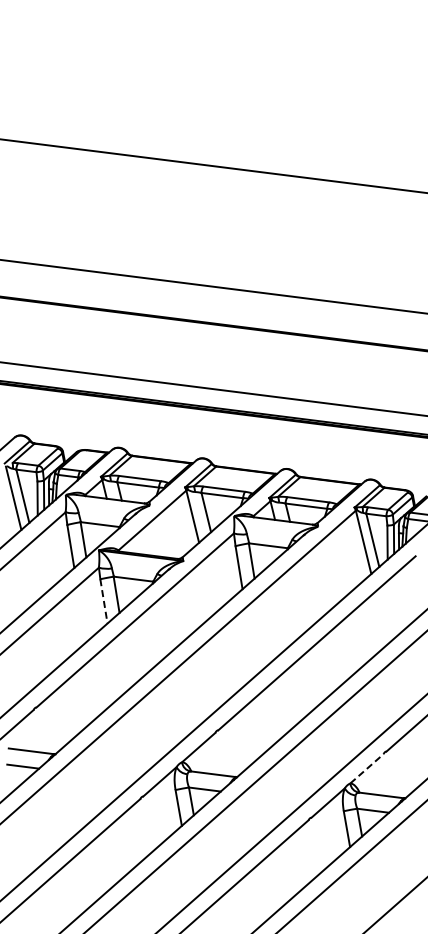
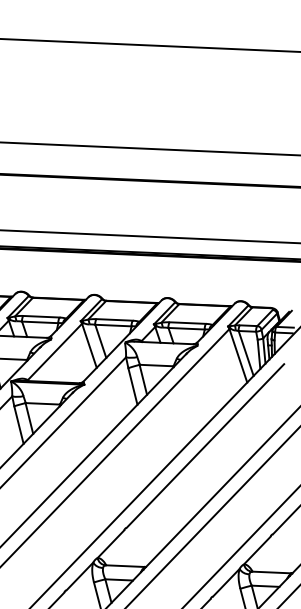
line: (104, 601) -> (19, 425), dashed -> solid
line: (367, 768) -> (257, 550), dashed -> solid

